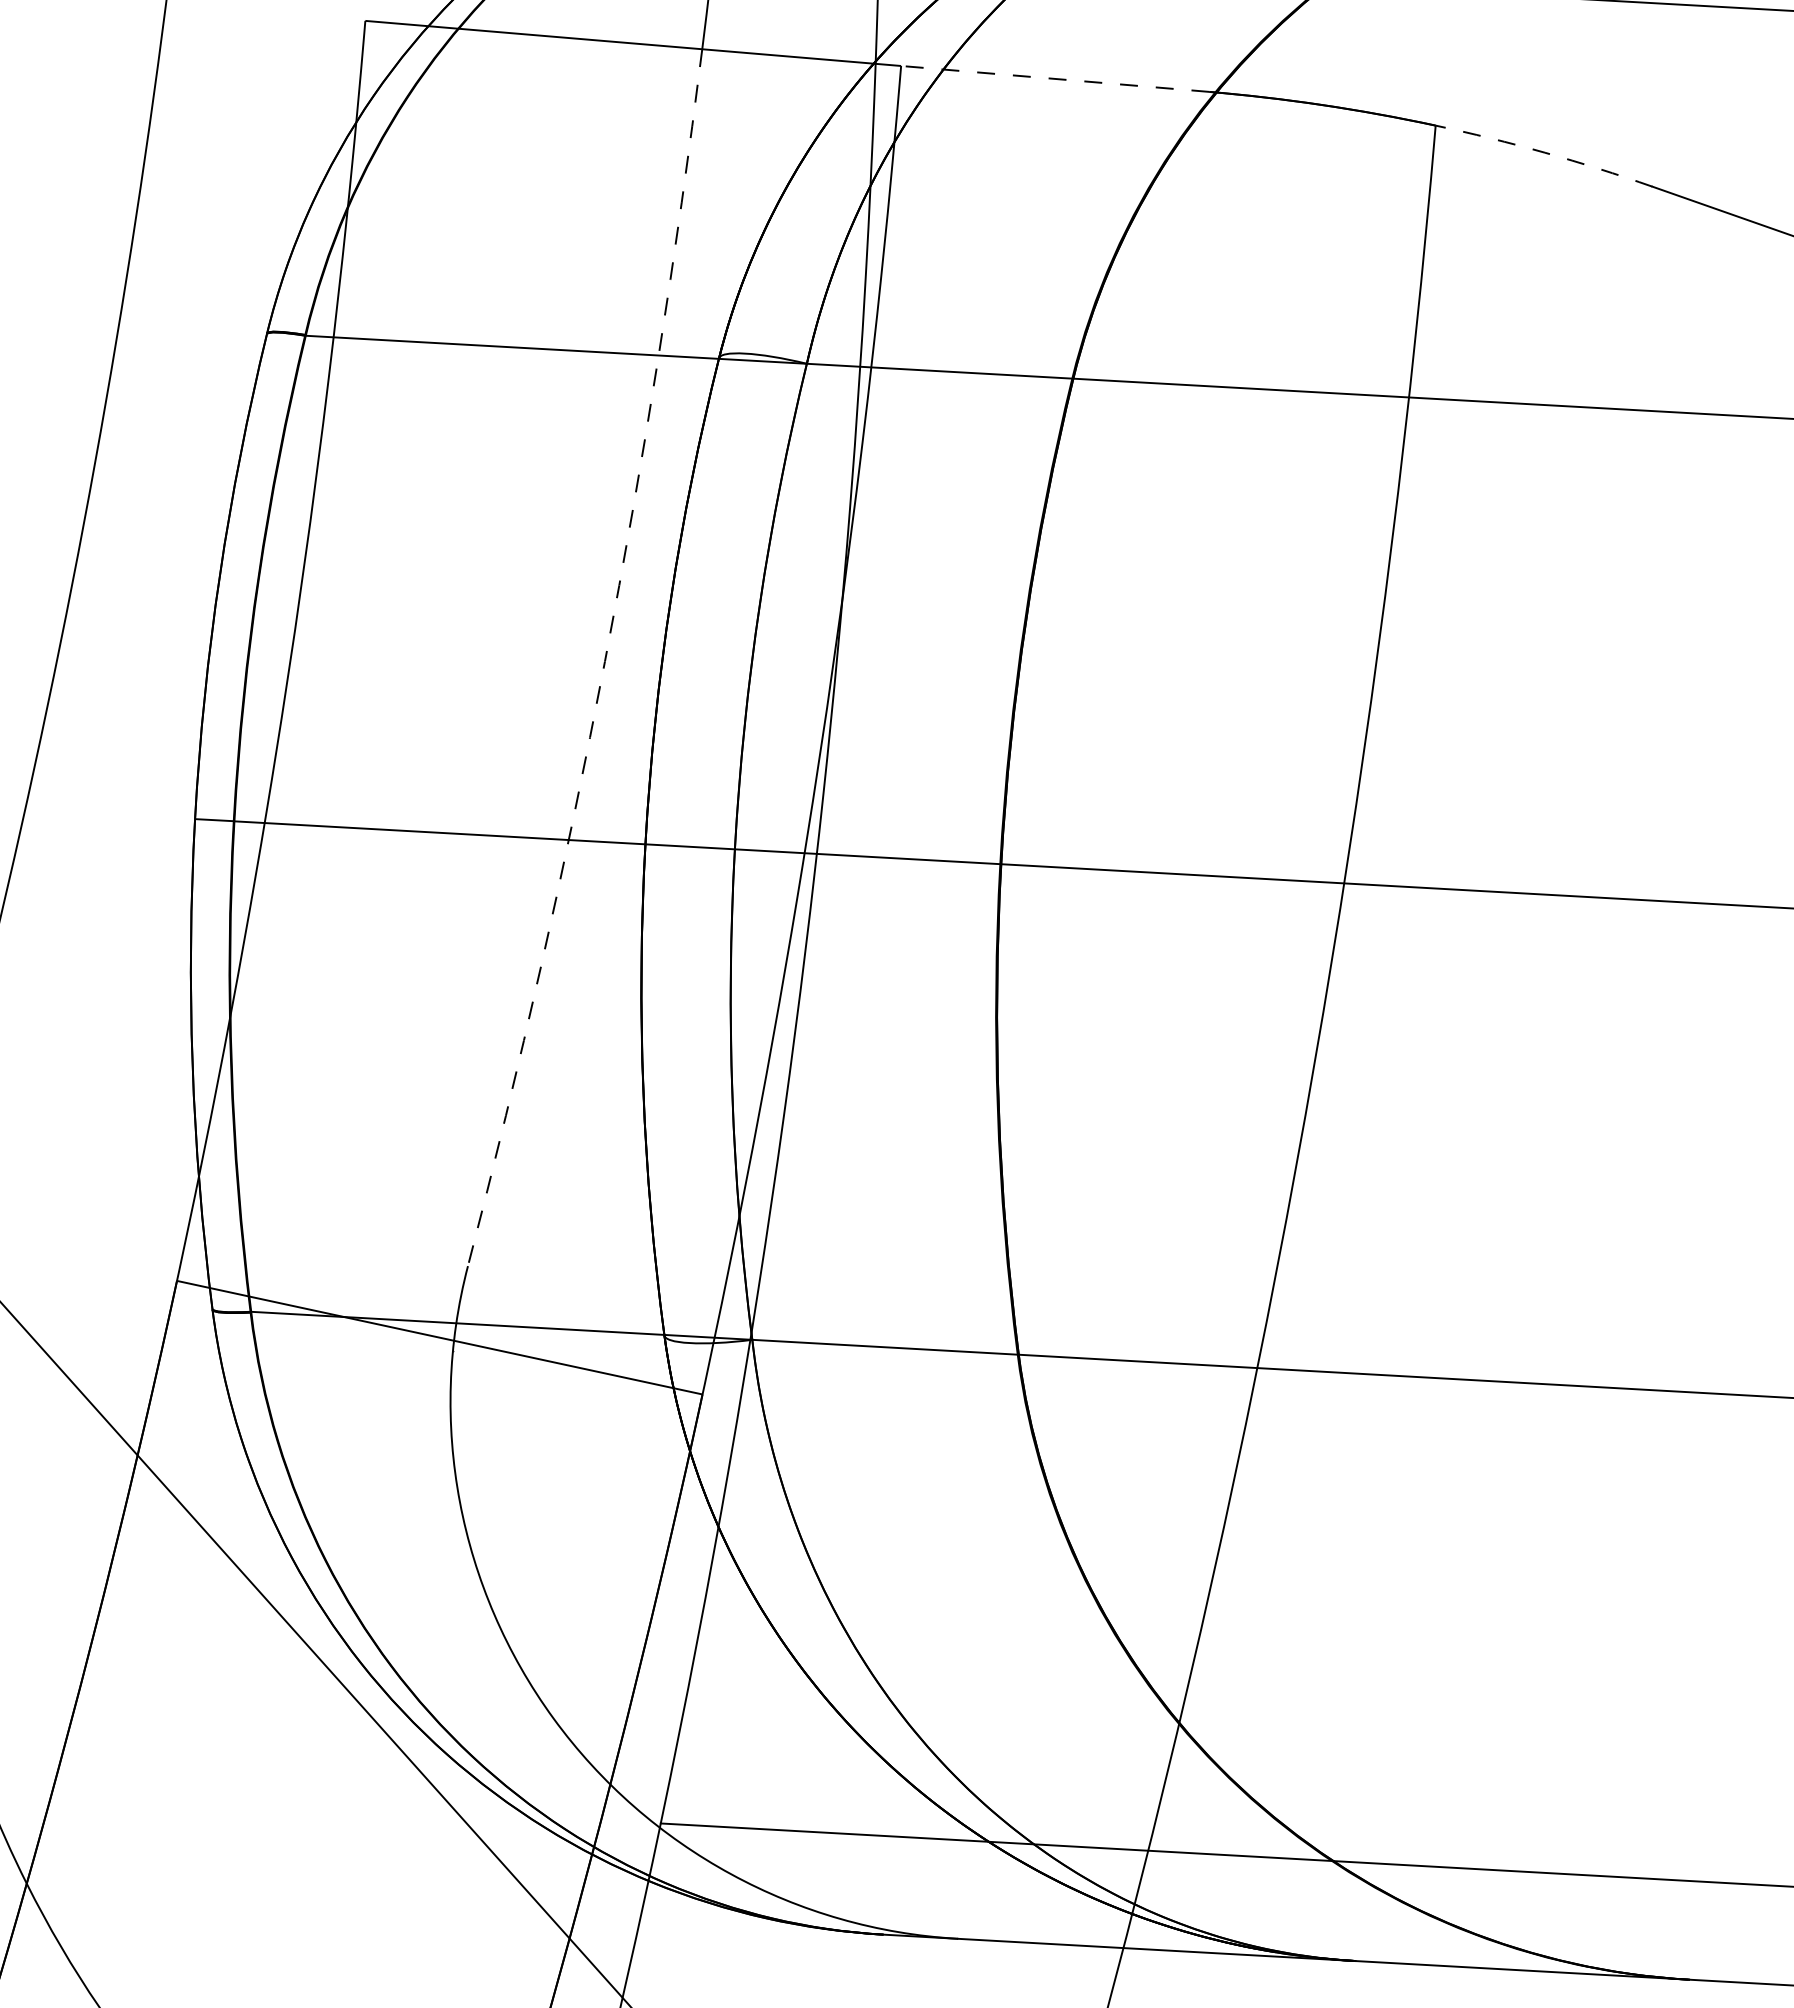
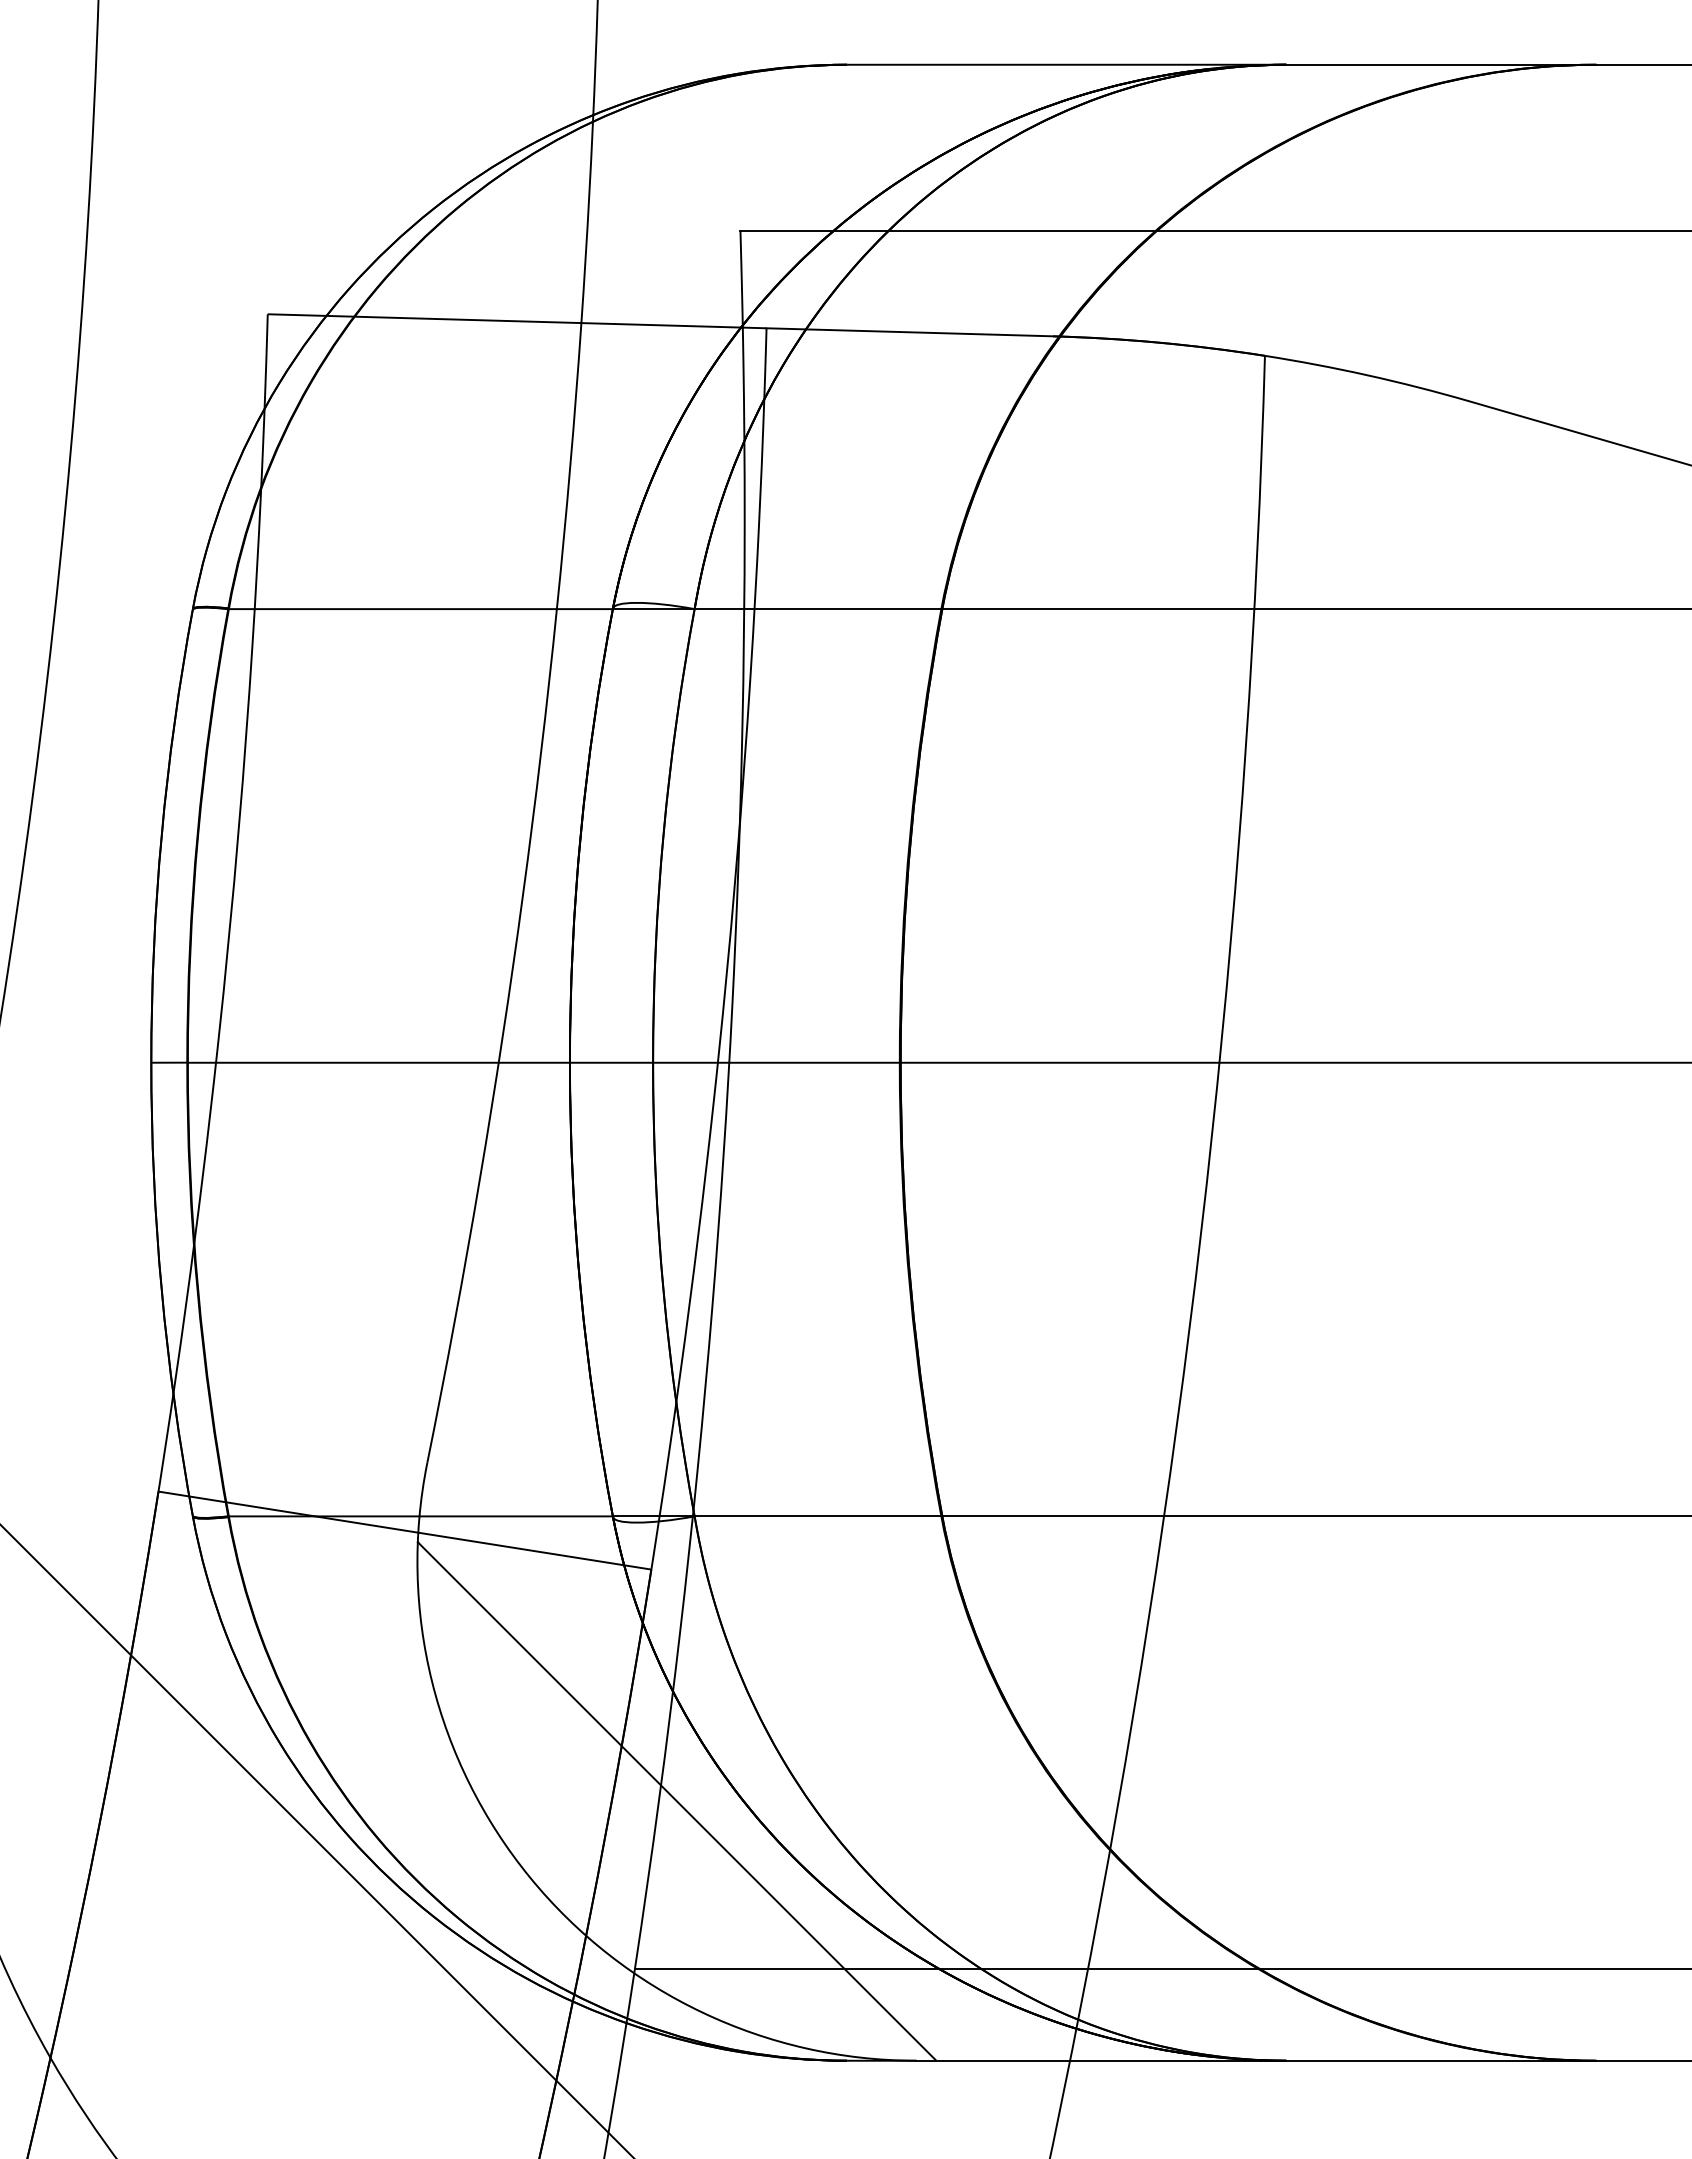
line: (1055, 79) -> (910, 332), dashed -> solid
arc: (1544, 152) -> (1367, 375), dashed -> solid
arc: (604, 661) -> (522, 895), dashed -> solid
line: (715, 1645) -> (676, 1801), added

